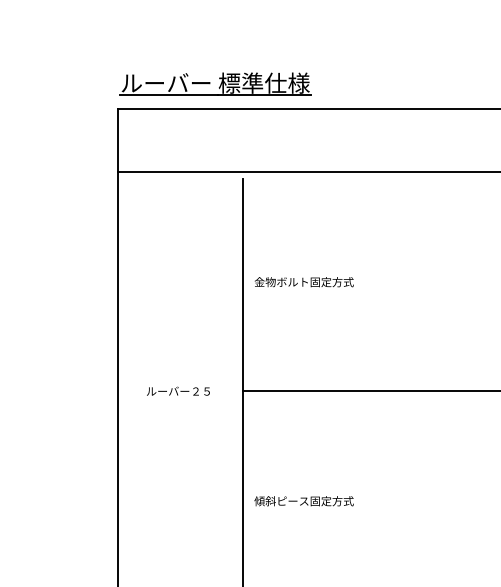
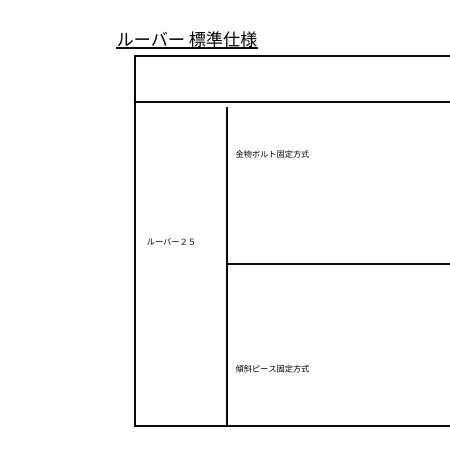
part: (214, 83) -> (186, 39), moved
text: (304, 281) -> (272, 153), moved
text: (178, 391) -> (170, 241), moved
text: (302, 501) -> (271, 368), moved

